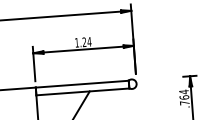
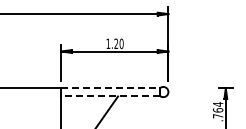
text: (89, 41) -> (121, 43), 1.24 -> 1.20
line: (82, 84) -> (110, 88), solid -> dashed
line: (82, 91) -> (110, 96), solid -> dashed

